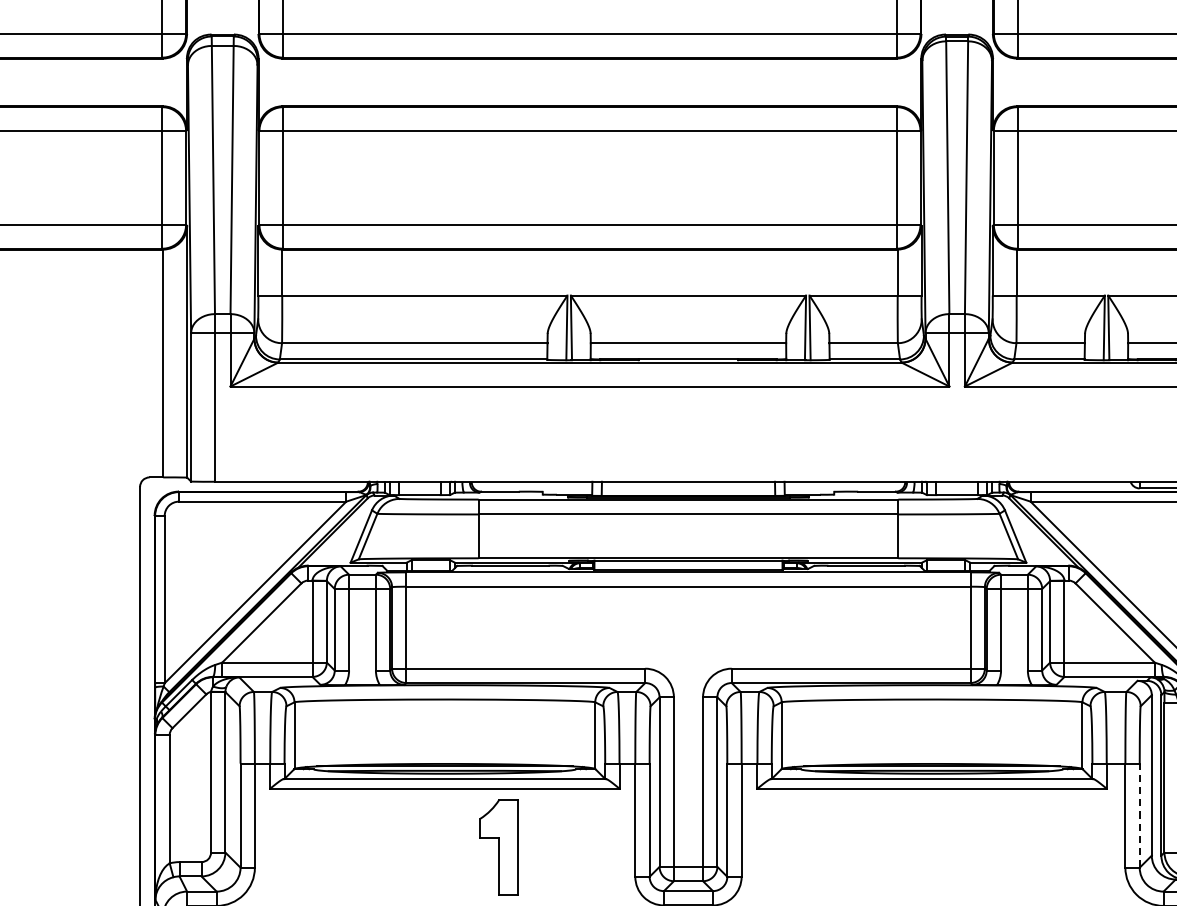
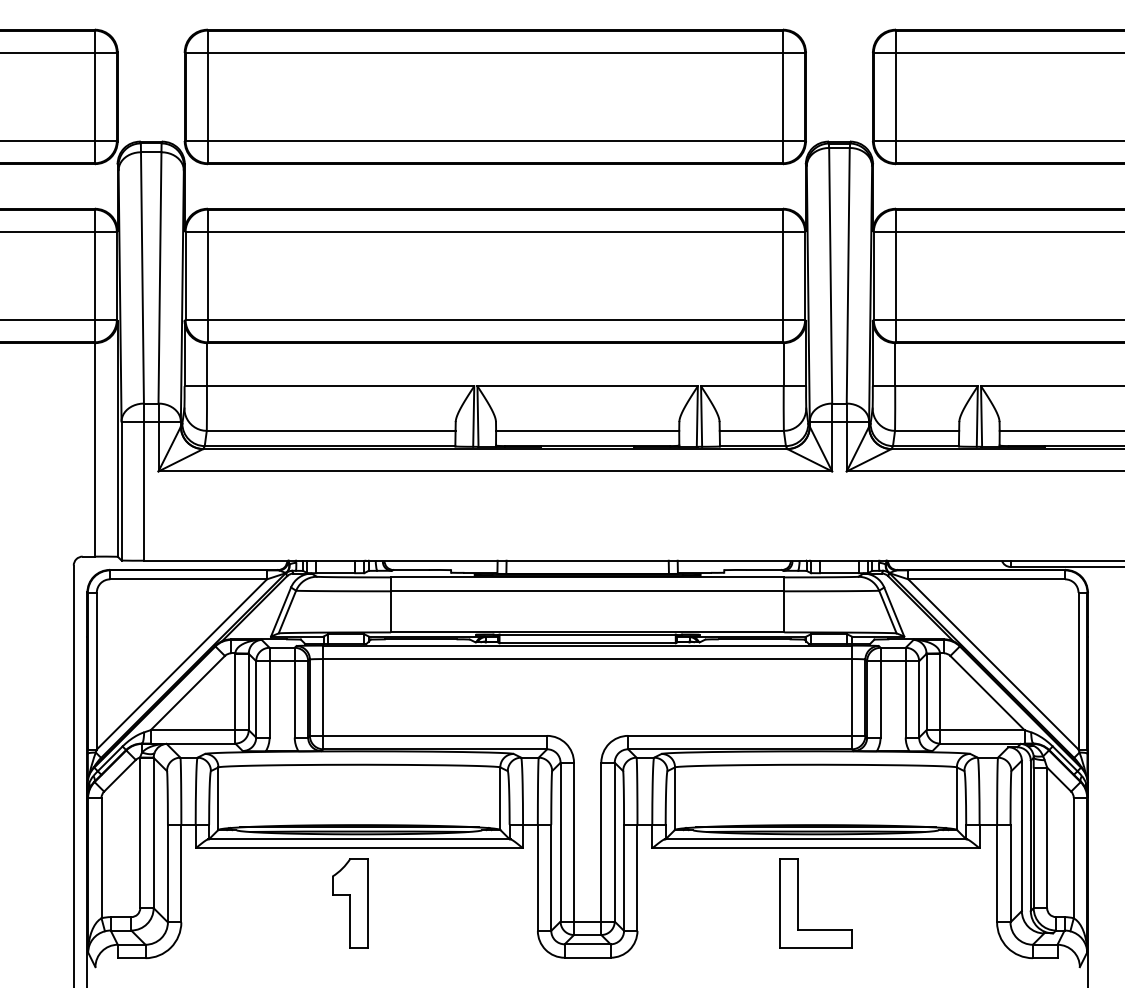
line: (1139, 815) -> (1010, 873), dashed -> solid
part: (499, 847) -> (350, 903), moved
part: (913, 847) -> (798, 903), added

